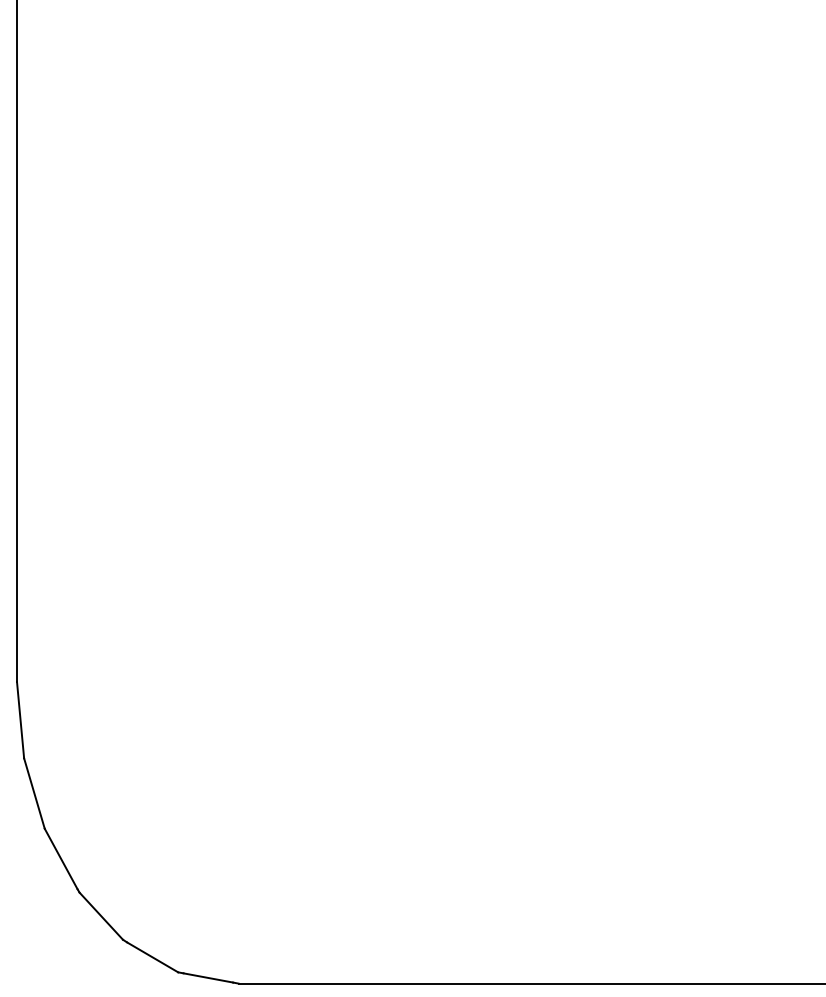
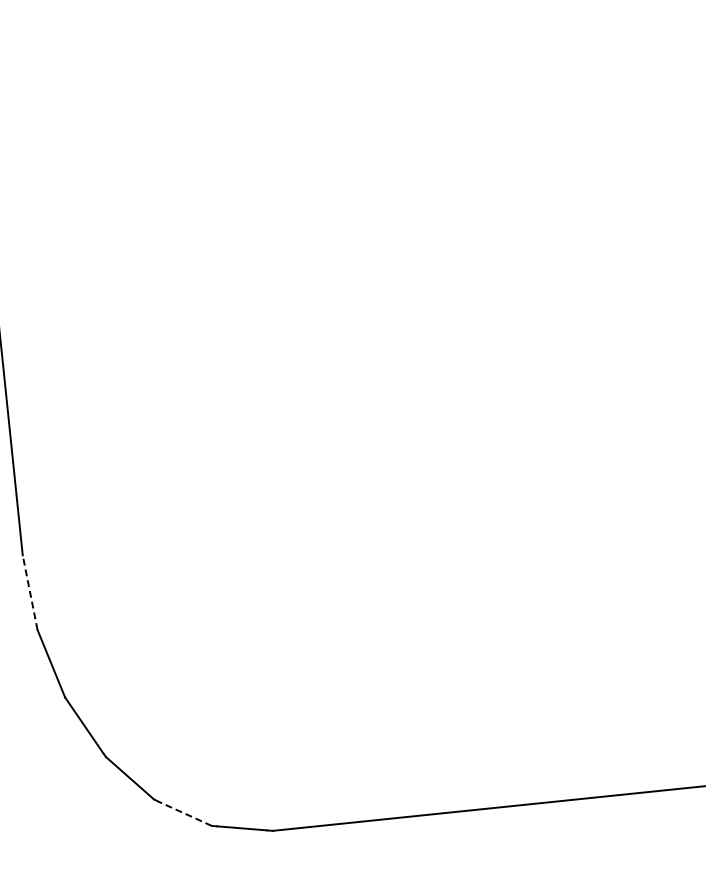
line: (20, 719) -> (30, 591), solid -> dashed
line: (152, 957) -> (184, 813), solid -> dashed

